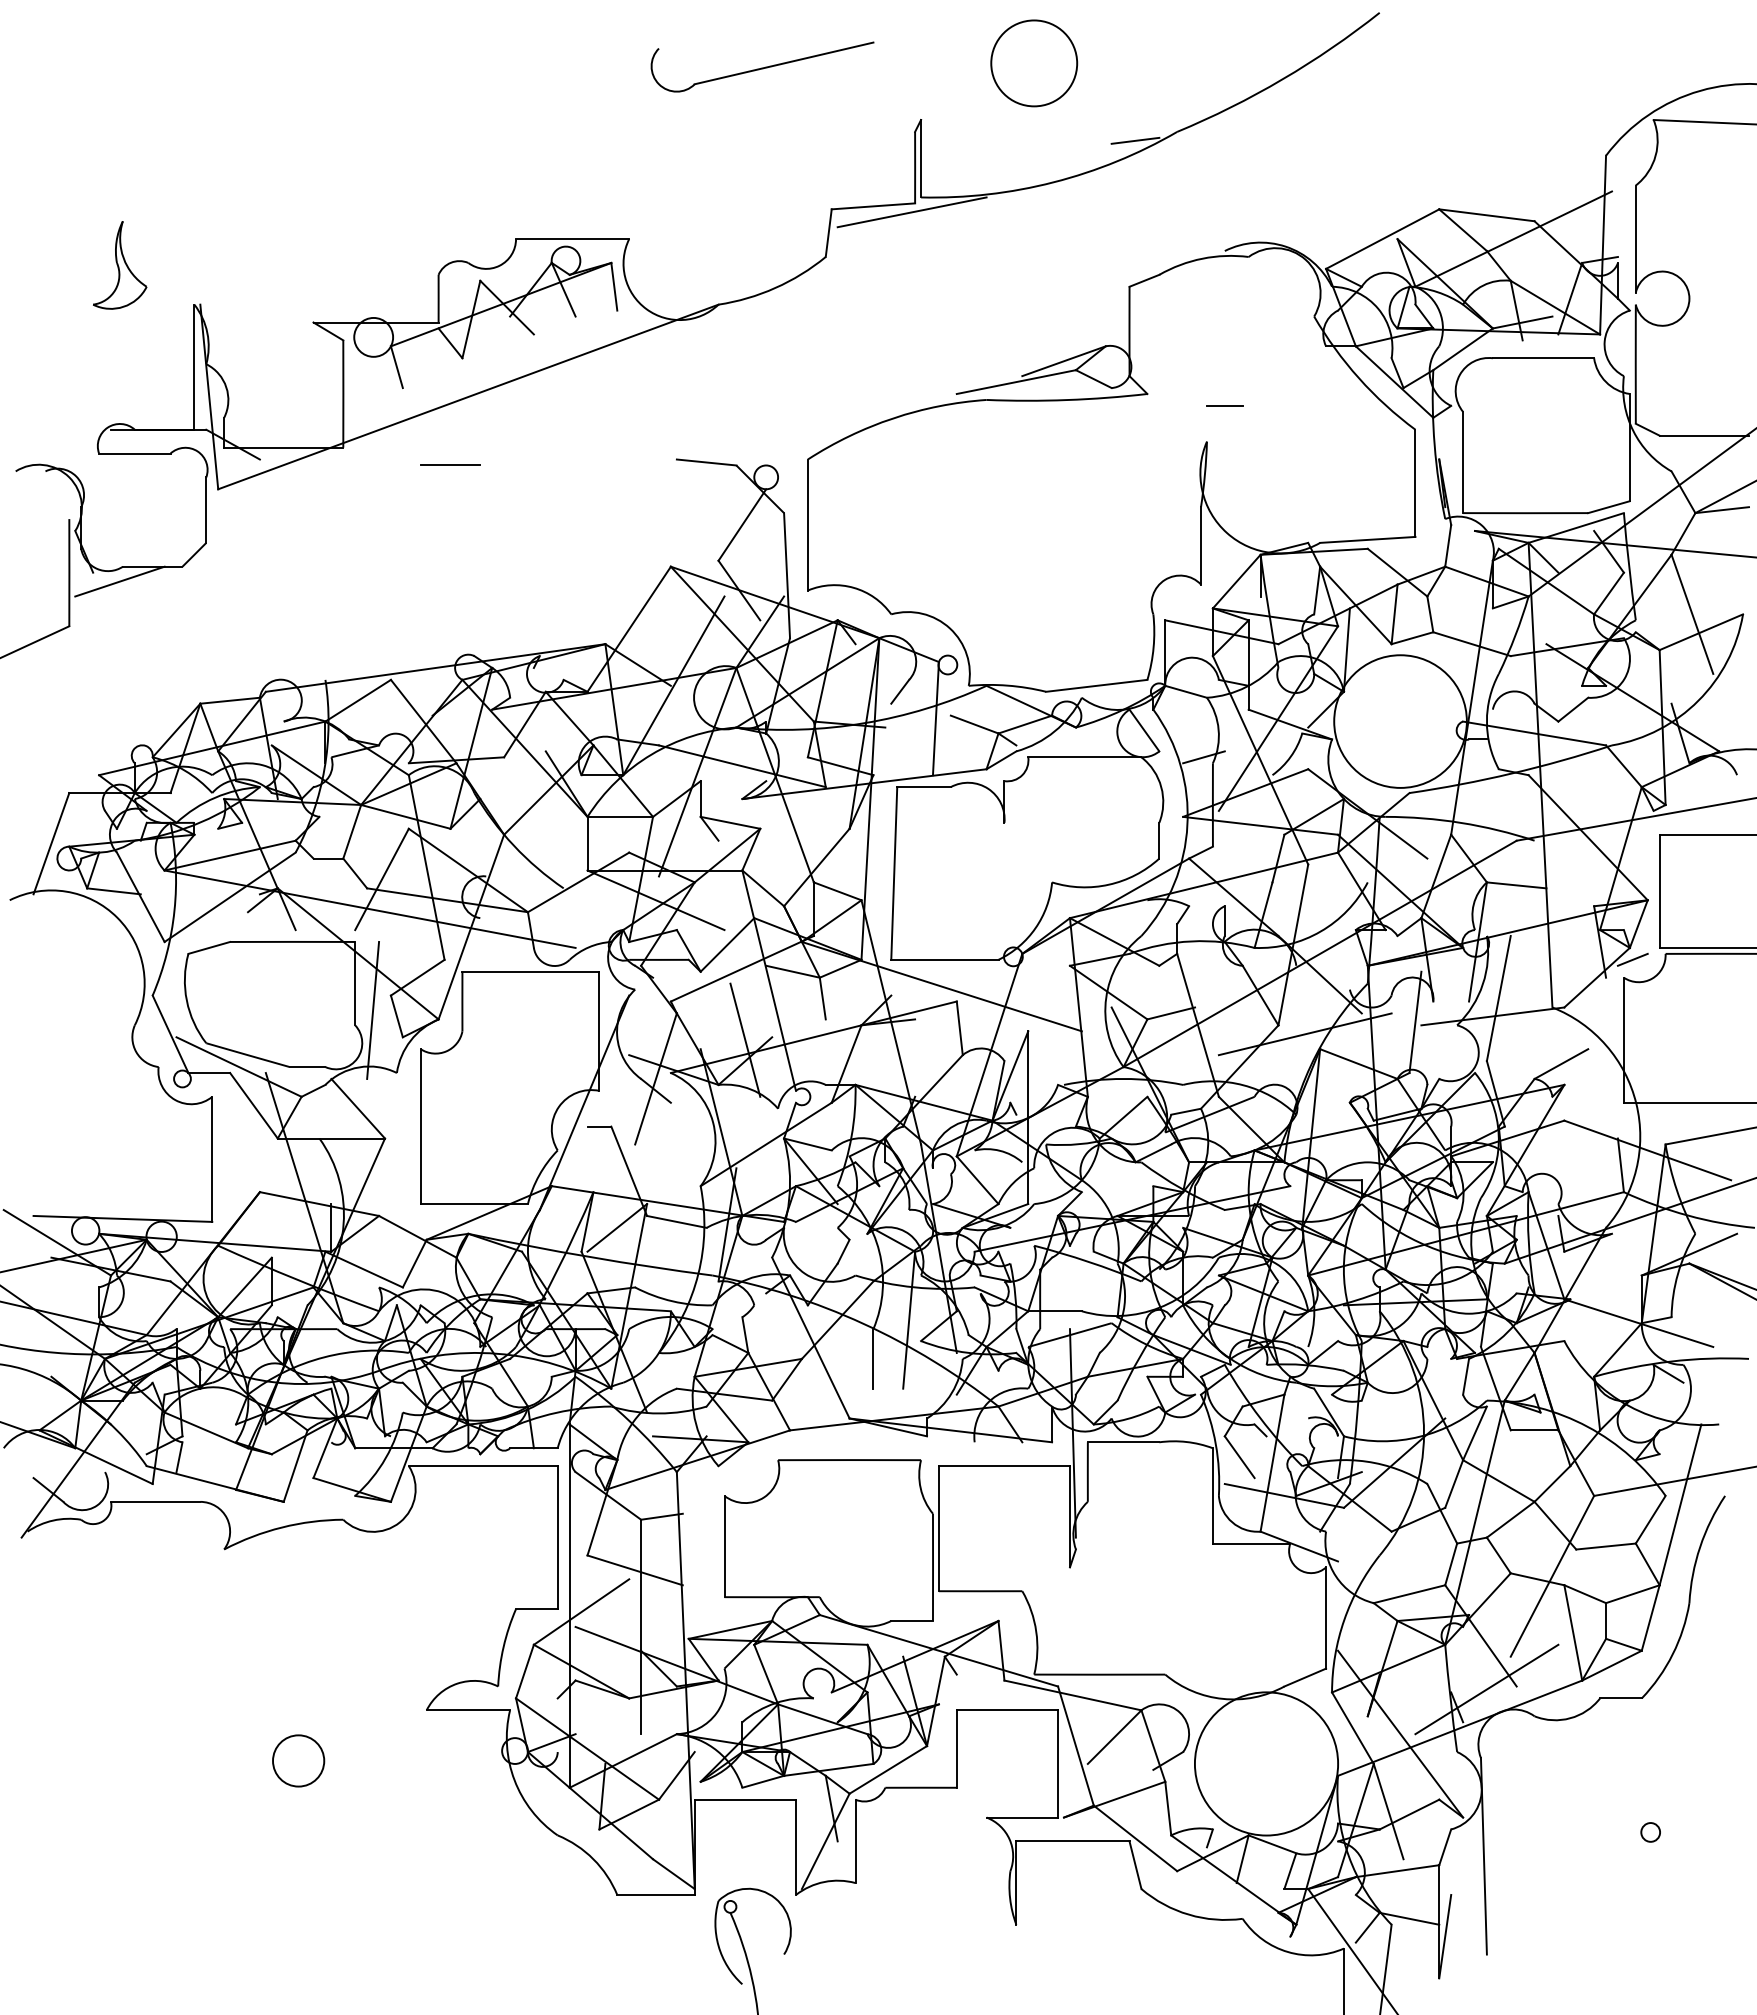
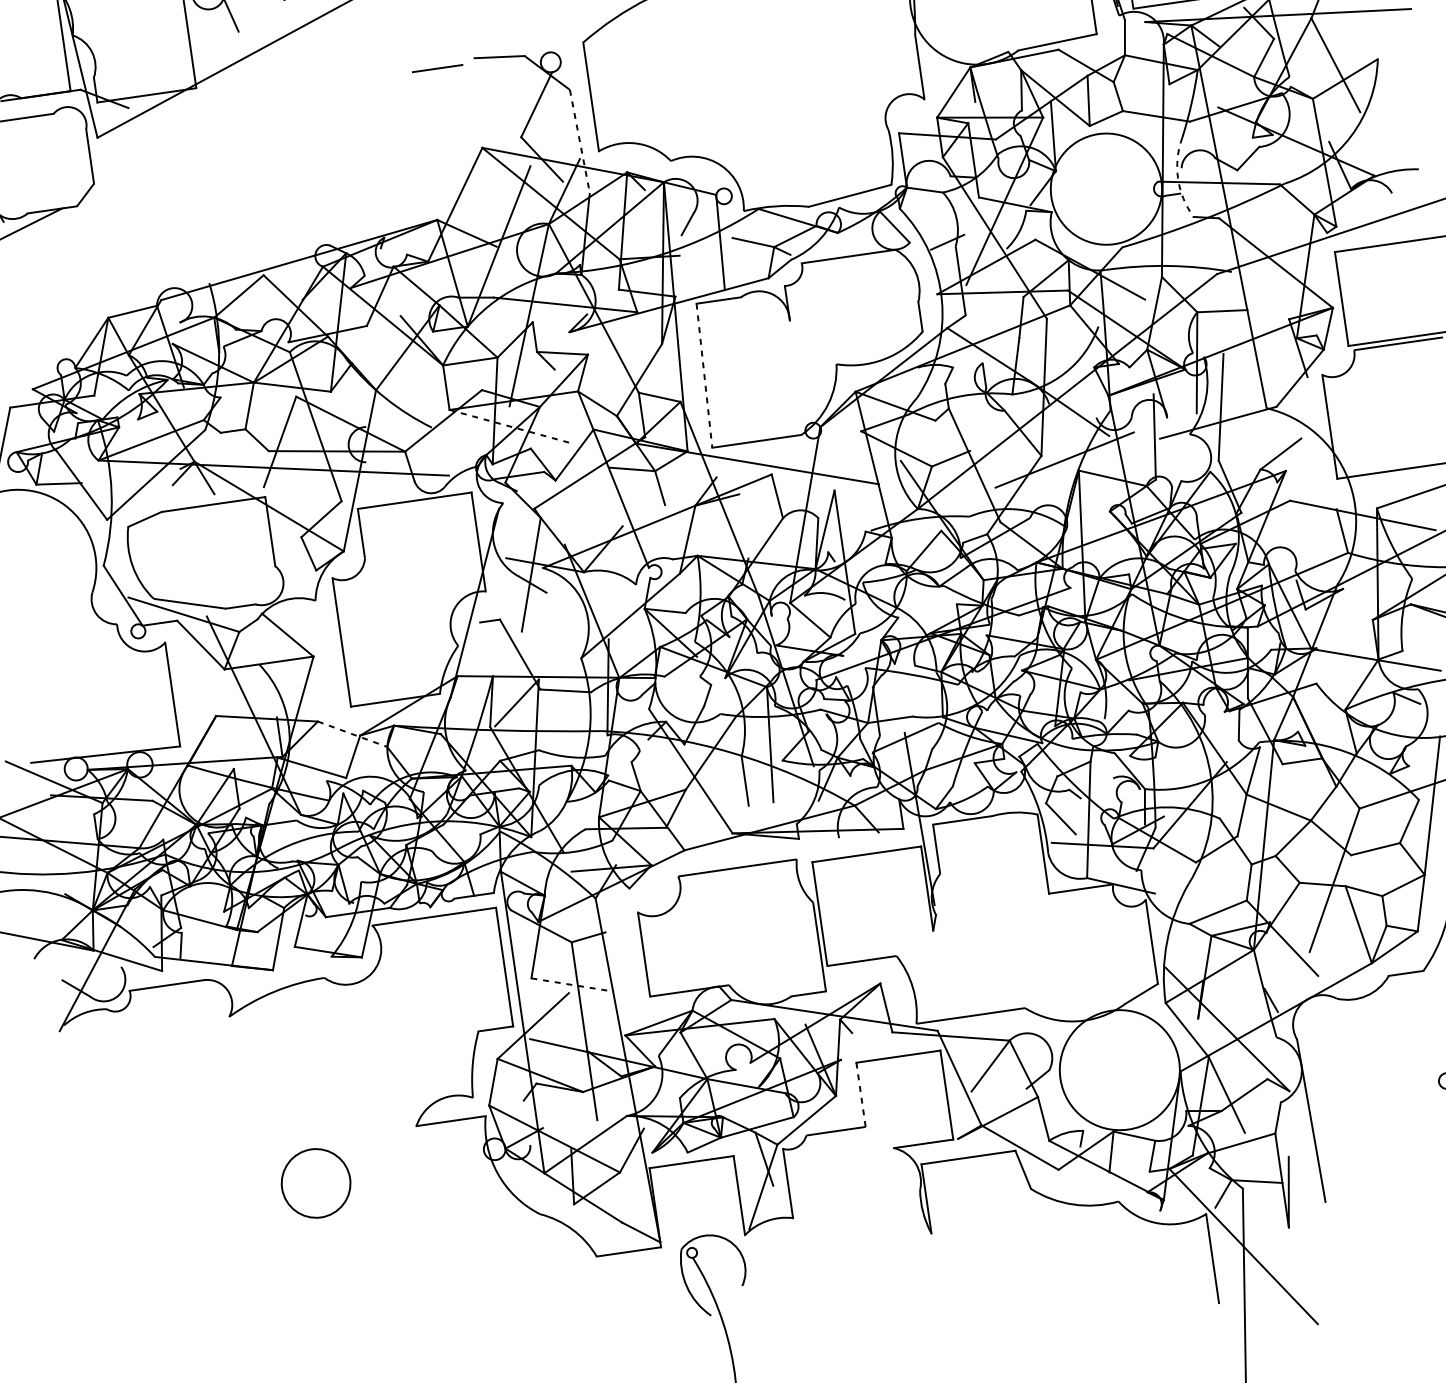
line: (450, 464) -> (437, 67), moved
line: (787, 575) -> (580, 141), solid -> dashed
arc: (1486, 721) -> (1177, 178), solid -> dashed
line: (894, 873) -> (704, 375), solid -> dashed
line: (656, 900) -> (510, 426), solid -> dashed
line: (1632, 959) -> (1327, 358), removed
line: (373, 1009) -> (288, 550), removed
line: (745, 1039) -> (600, 531), removed
line: (417, 1236) -> (352, 734), solid -> dashed
line: (635, 1570) -> (573, 985), solid -> dashed
line: (1486, 1689) -> (1293, 982), removed
line: (956, 1749) -> (860, 1095), solid -> dashed
circle: (298, 1760) -> (316, 1183), size x1.6

